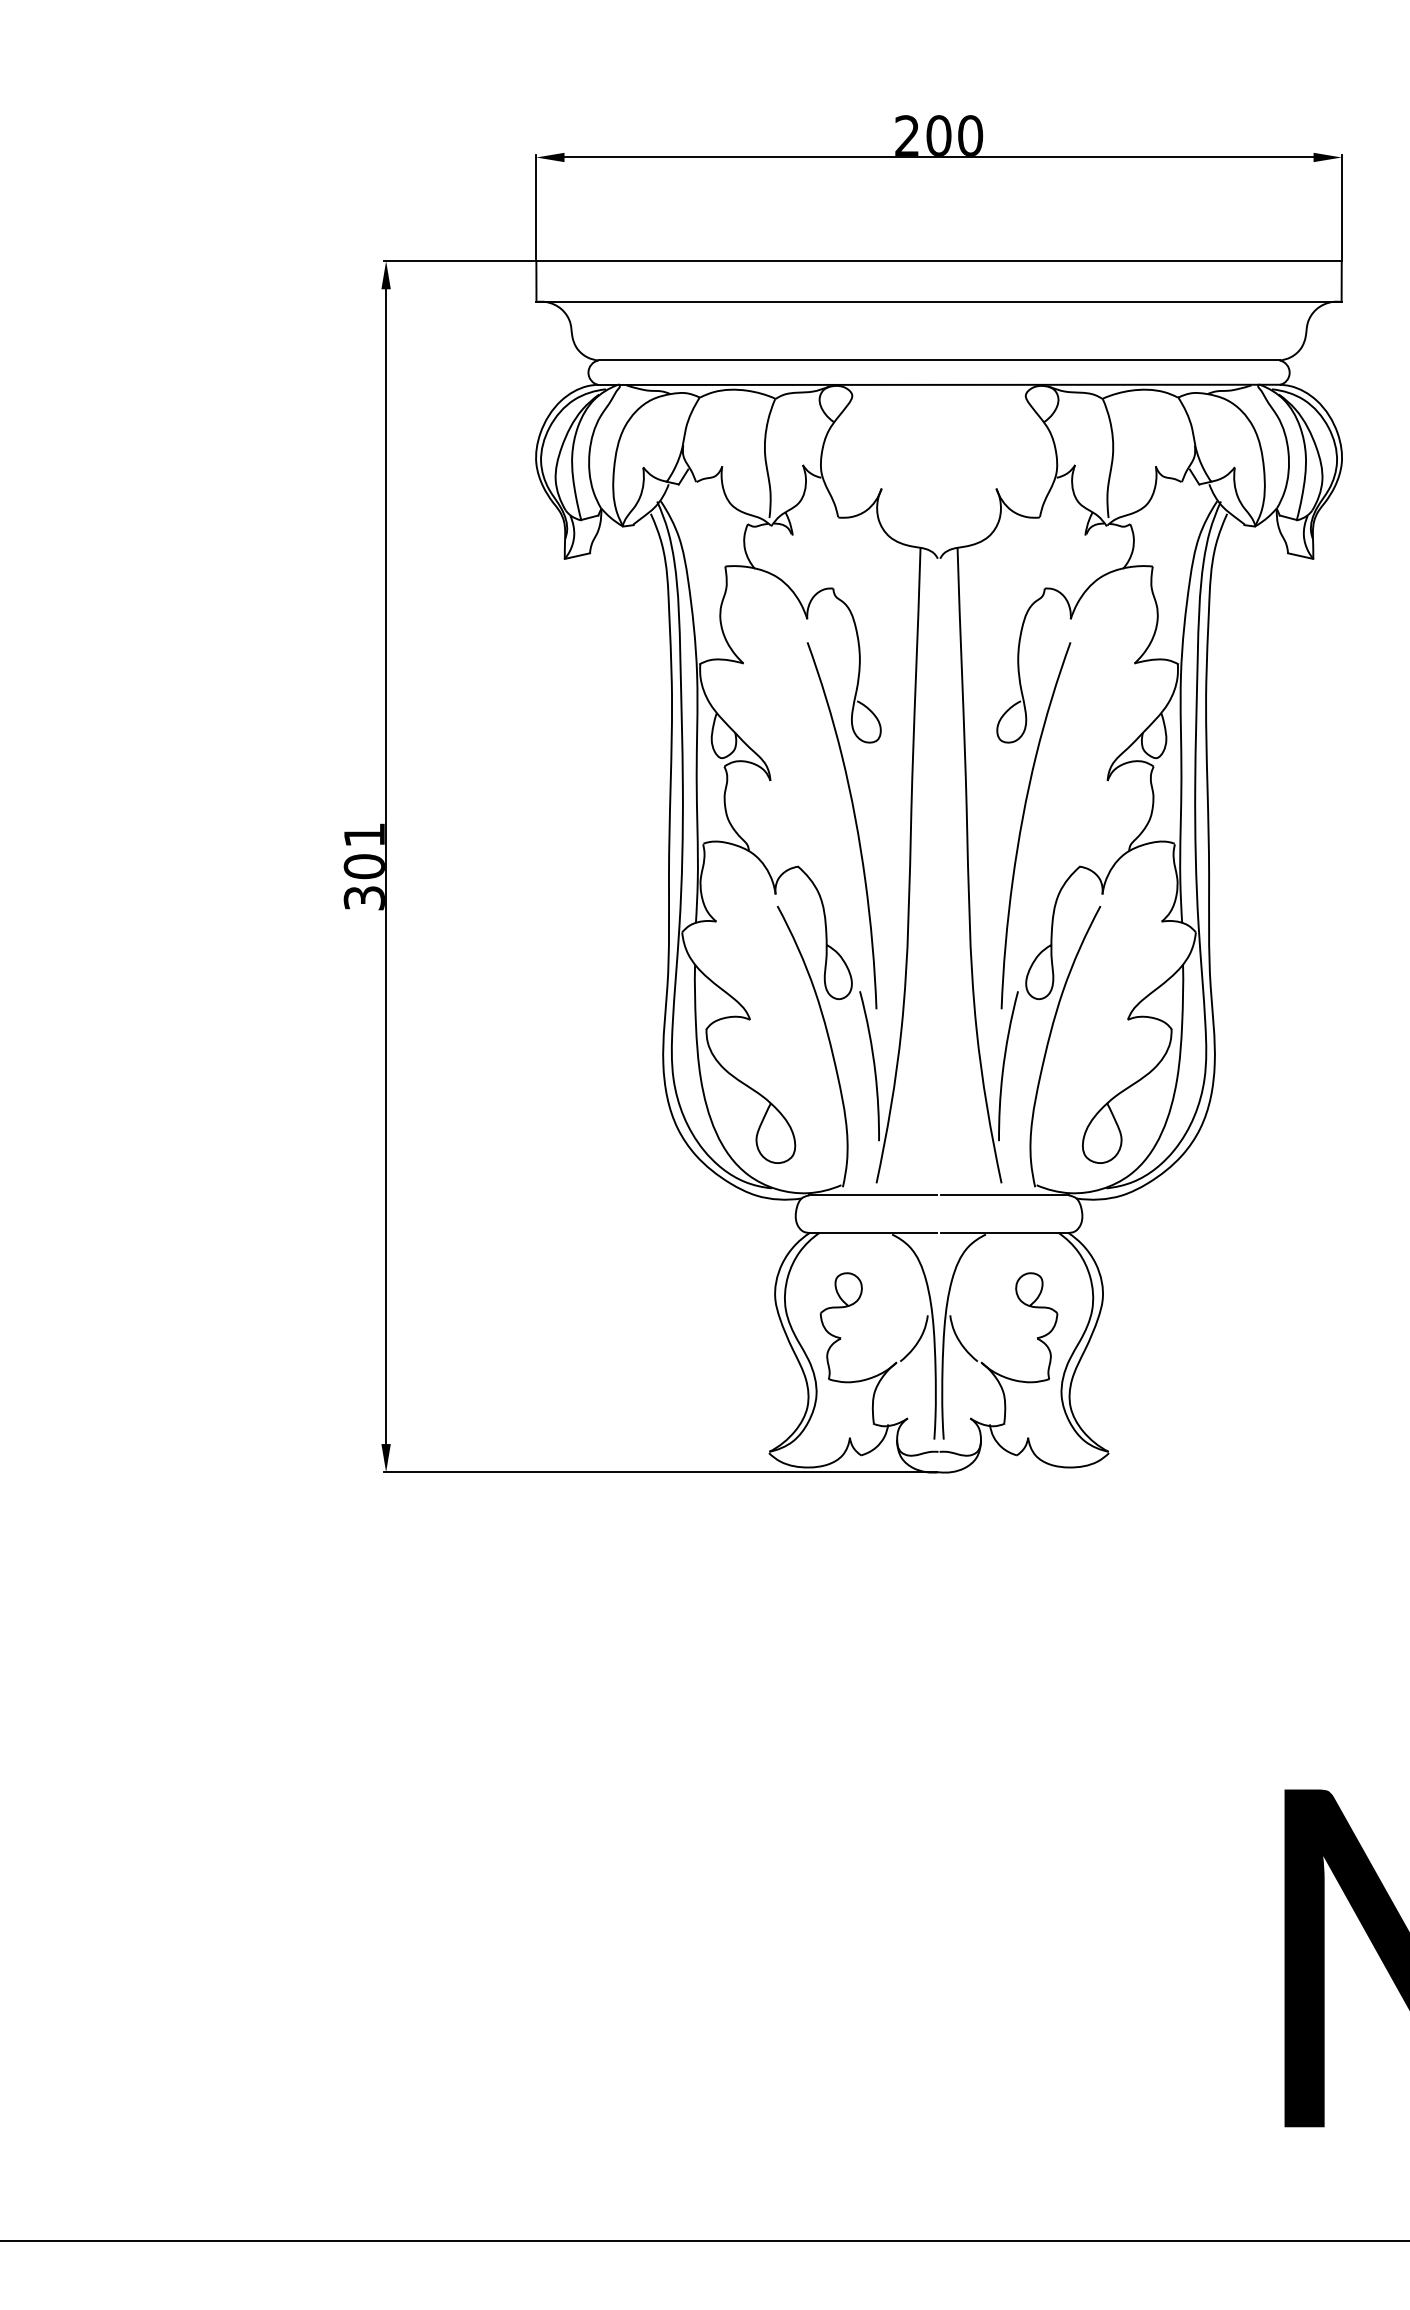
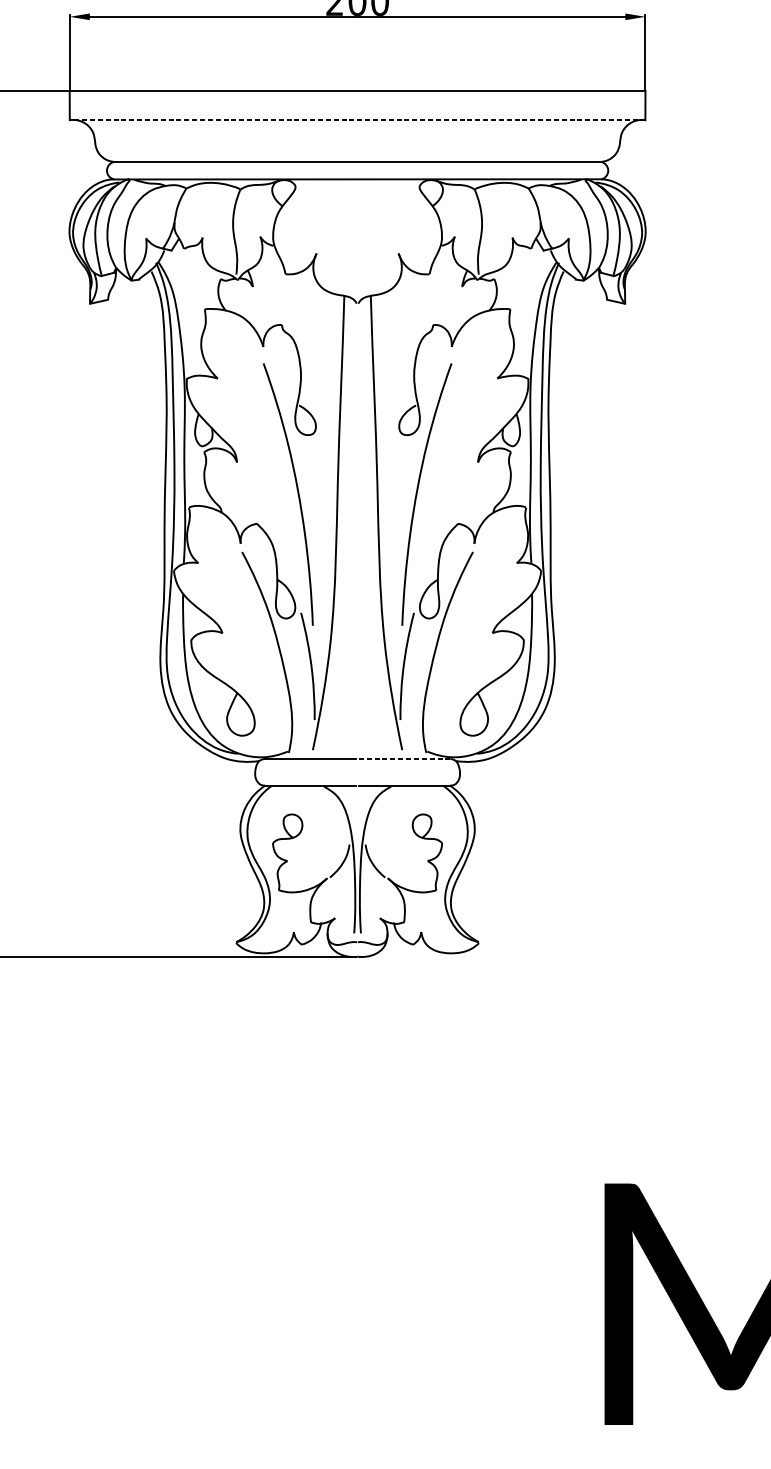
line: (939, 302) -> (357, 120), solid -> dashed
line: (1004, 1195) -> (404, 758), solid -> dashed

